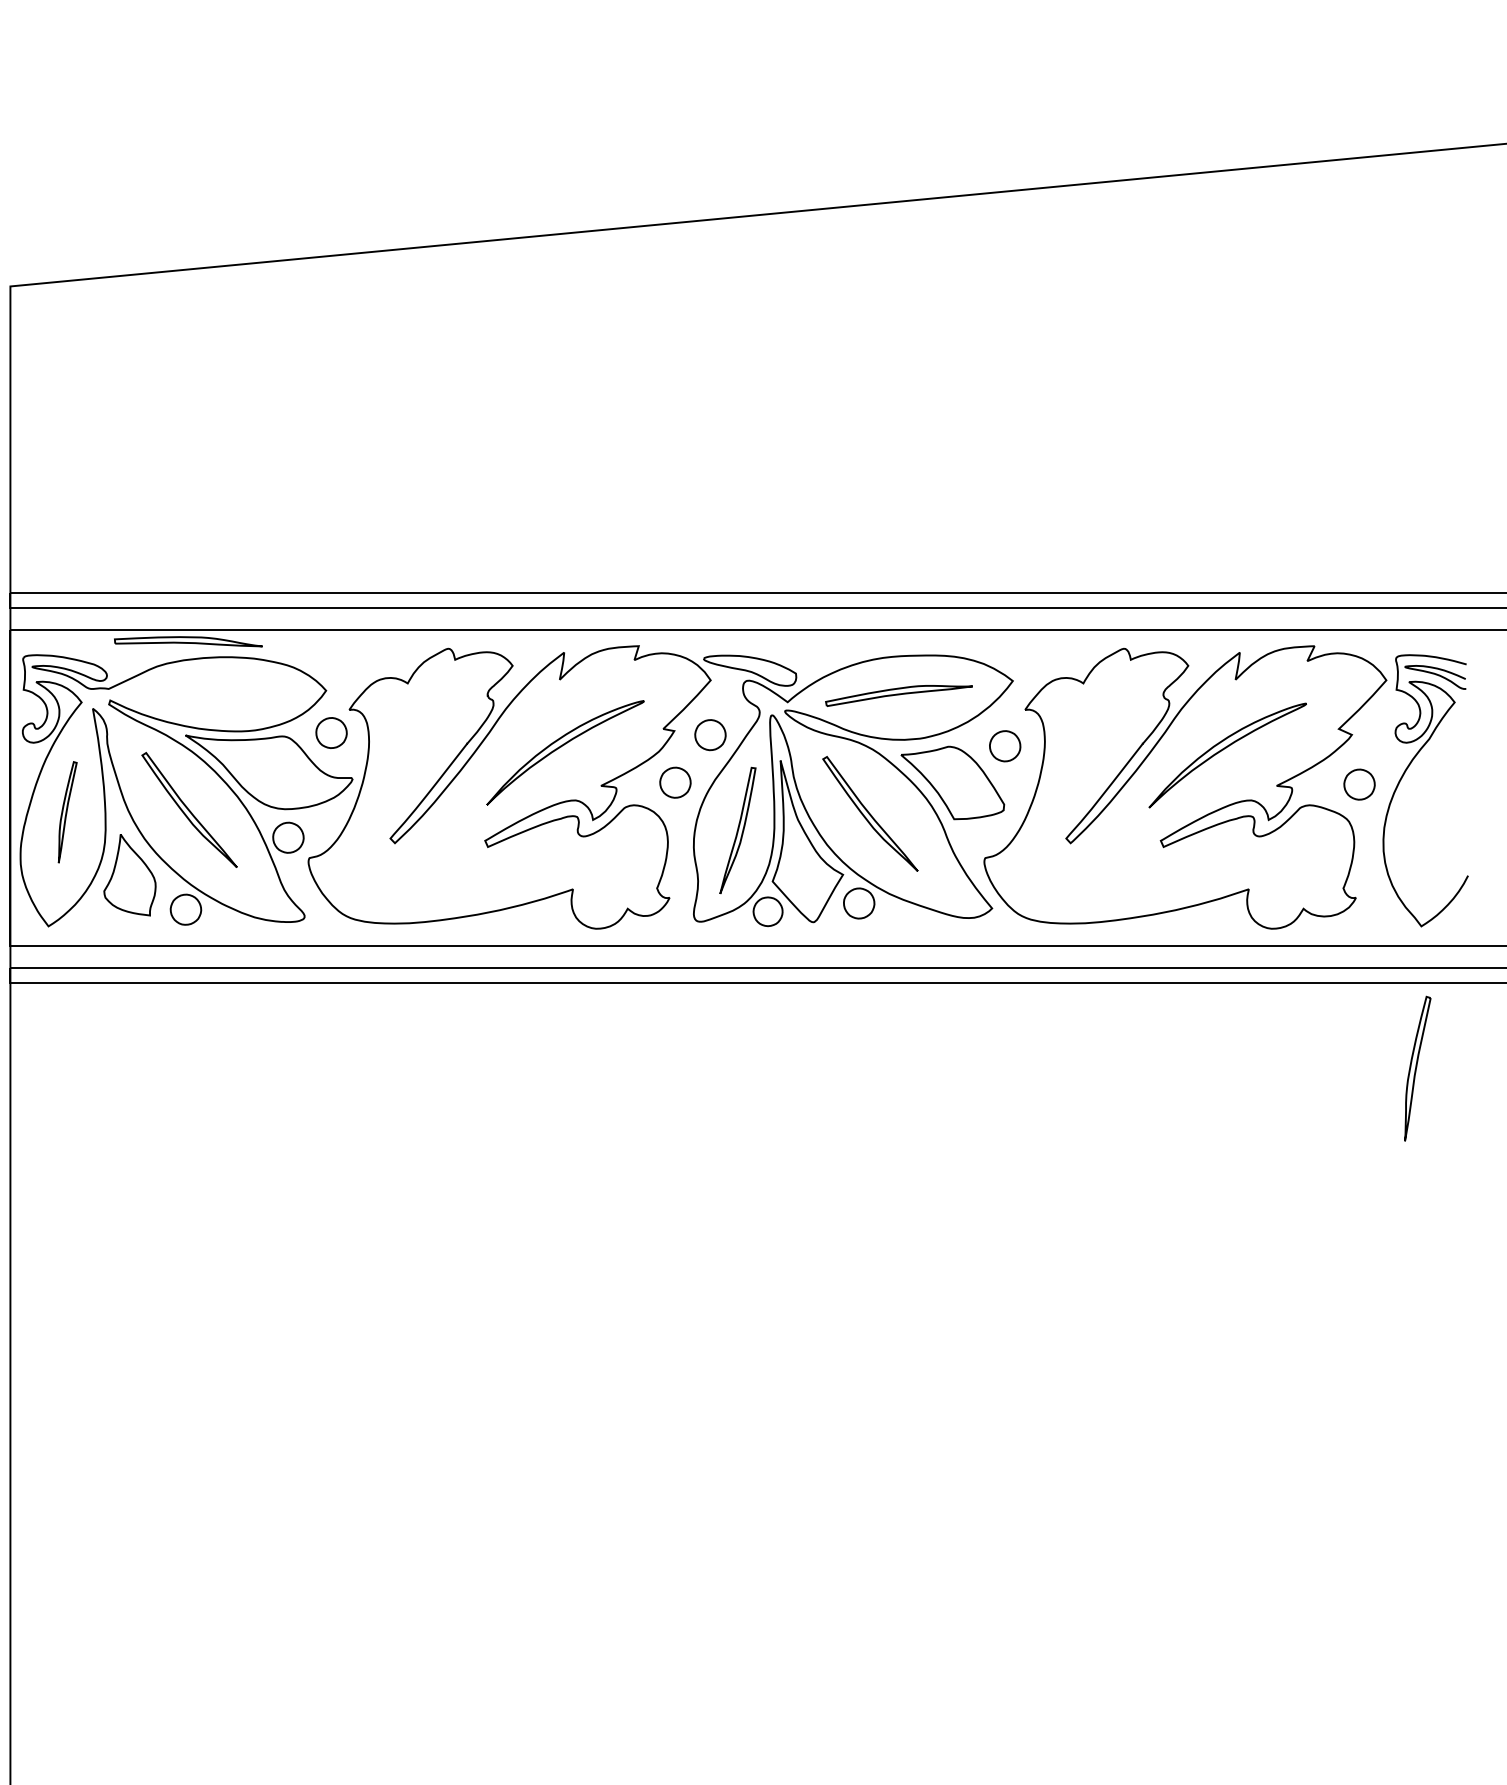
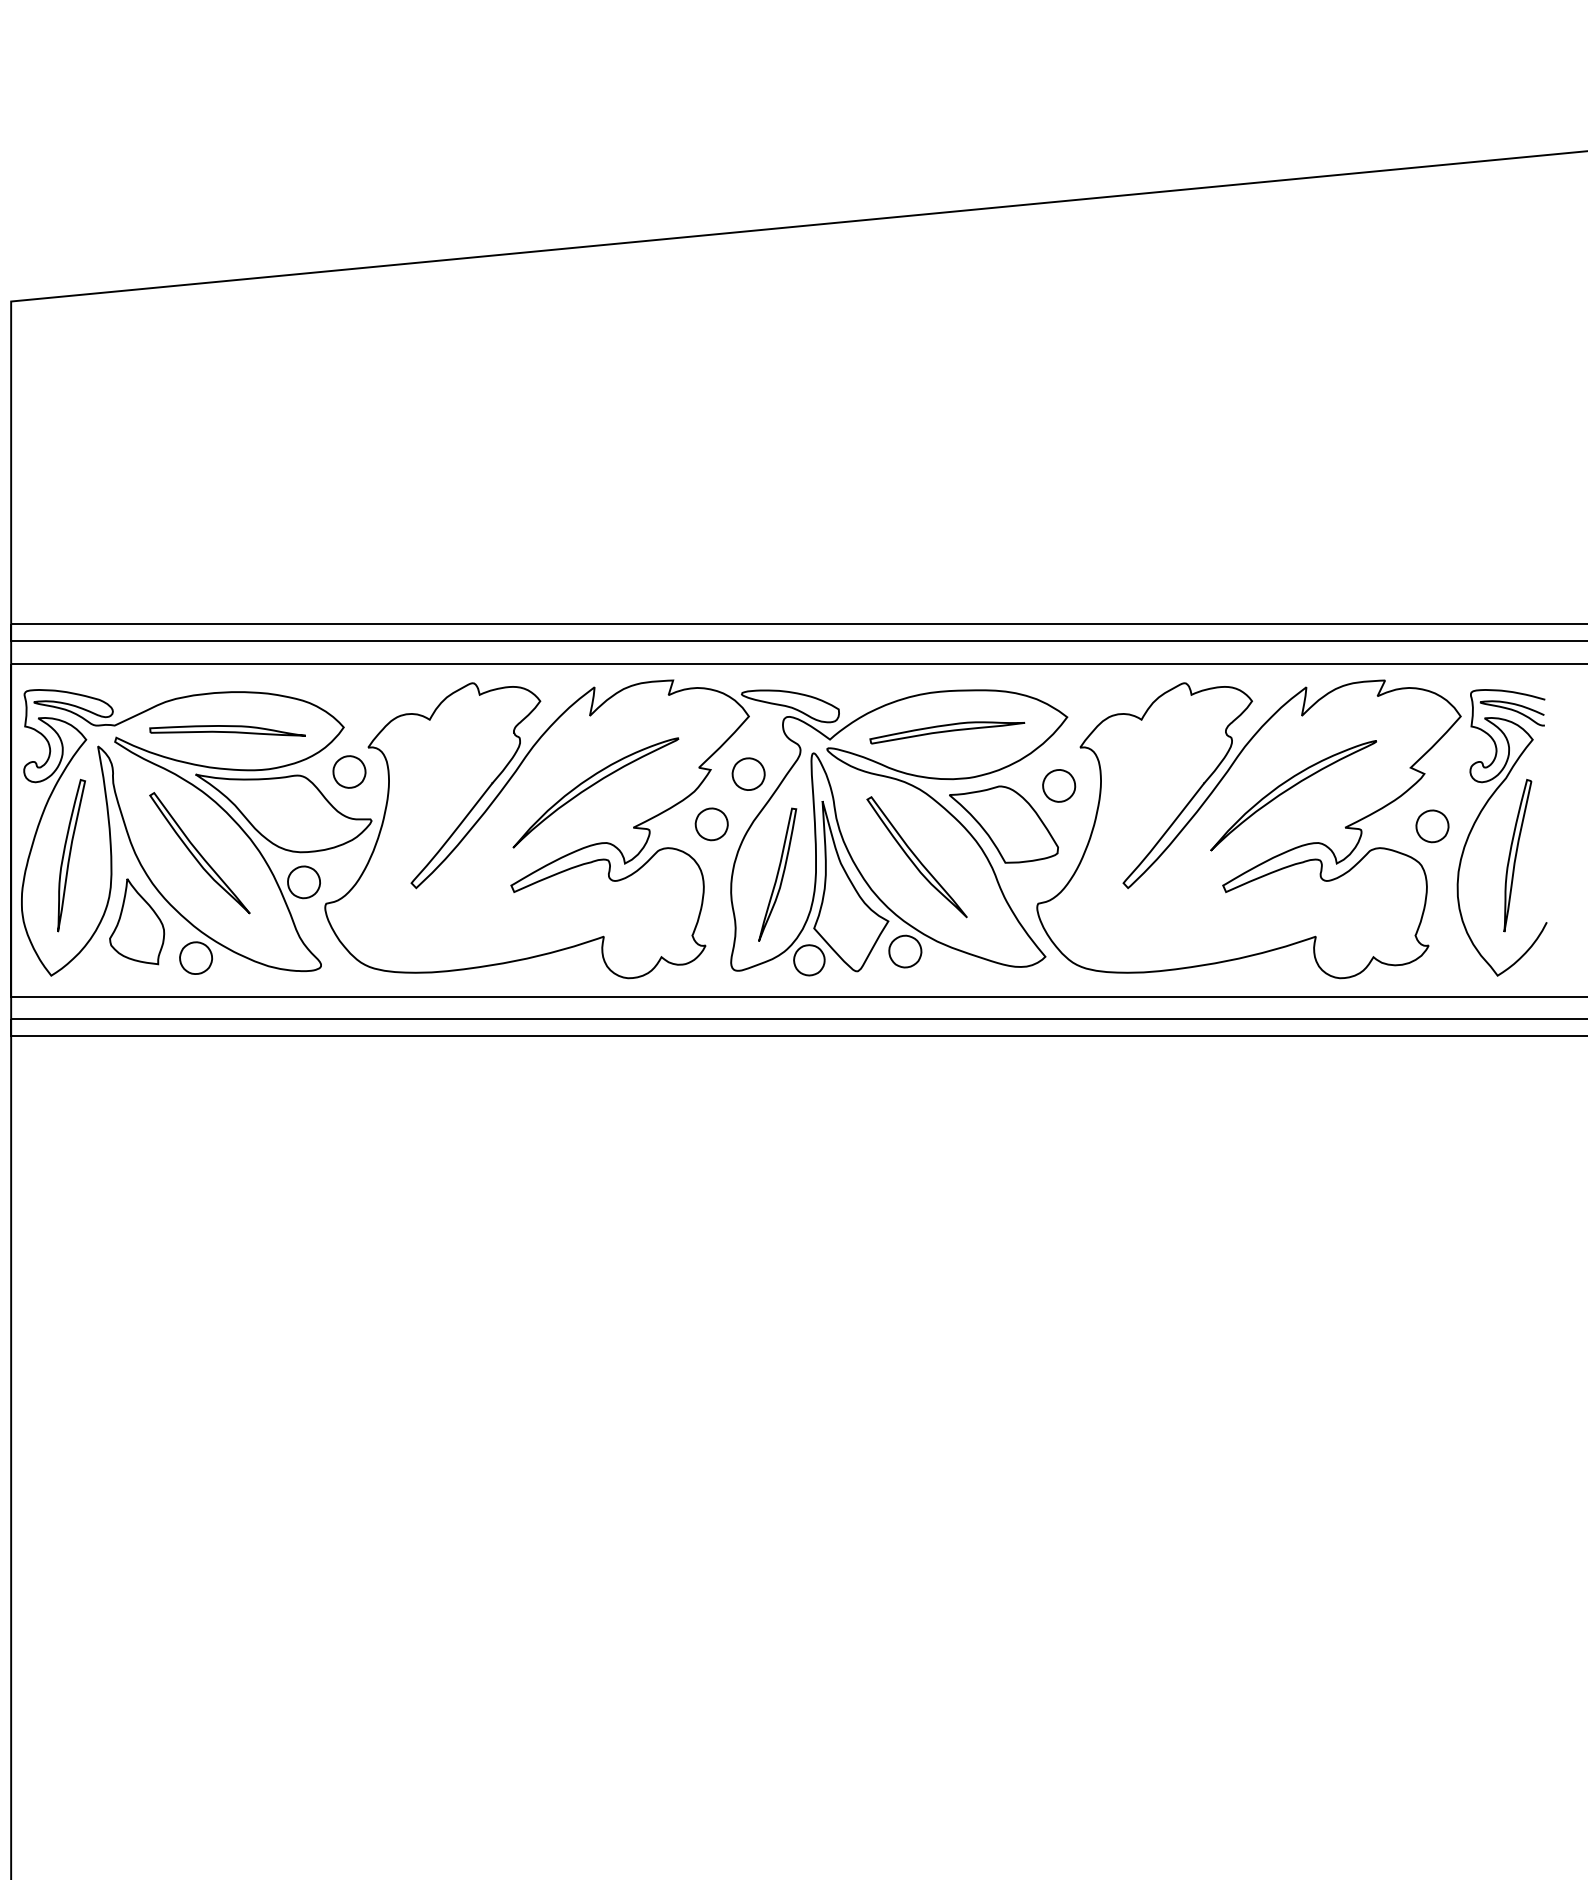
part: (188, 641) -> (227, 730), moved
part: (67, 812) -> (71, 855), size x1.43
part: (1417, 1068) -> (1517, 855), moved

